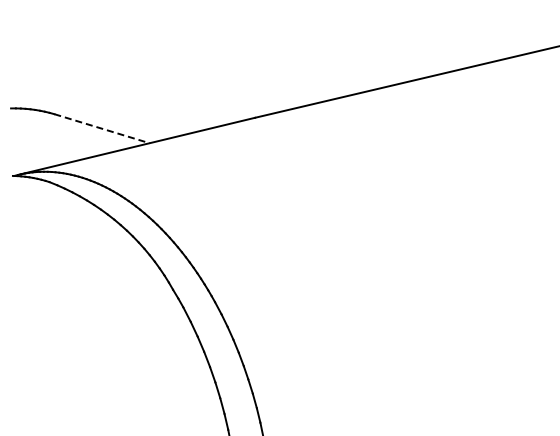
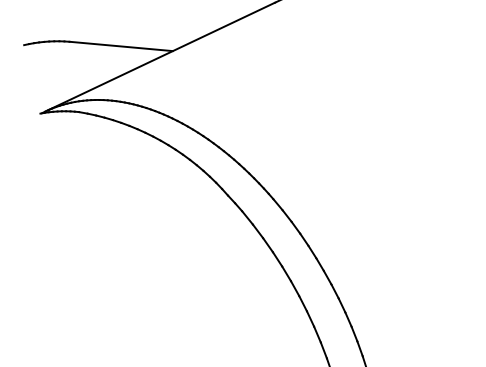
line: (101, 128) -> (120, 46), dashed -> solid

